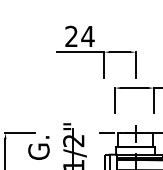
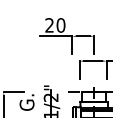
text: (87, 36) -> (60, 25), 24 -> 20

